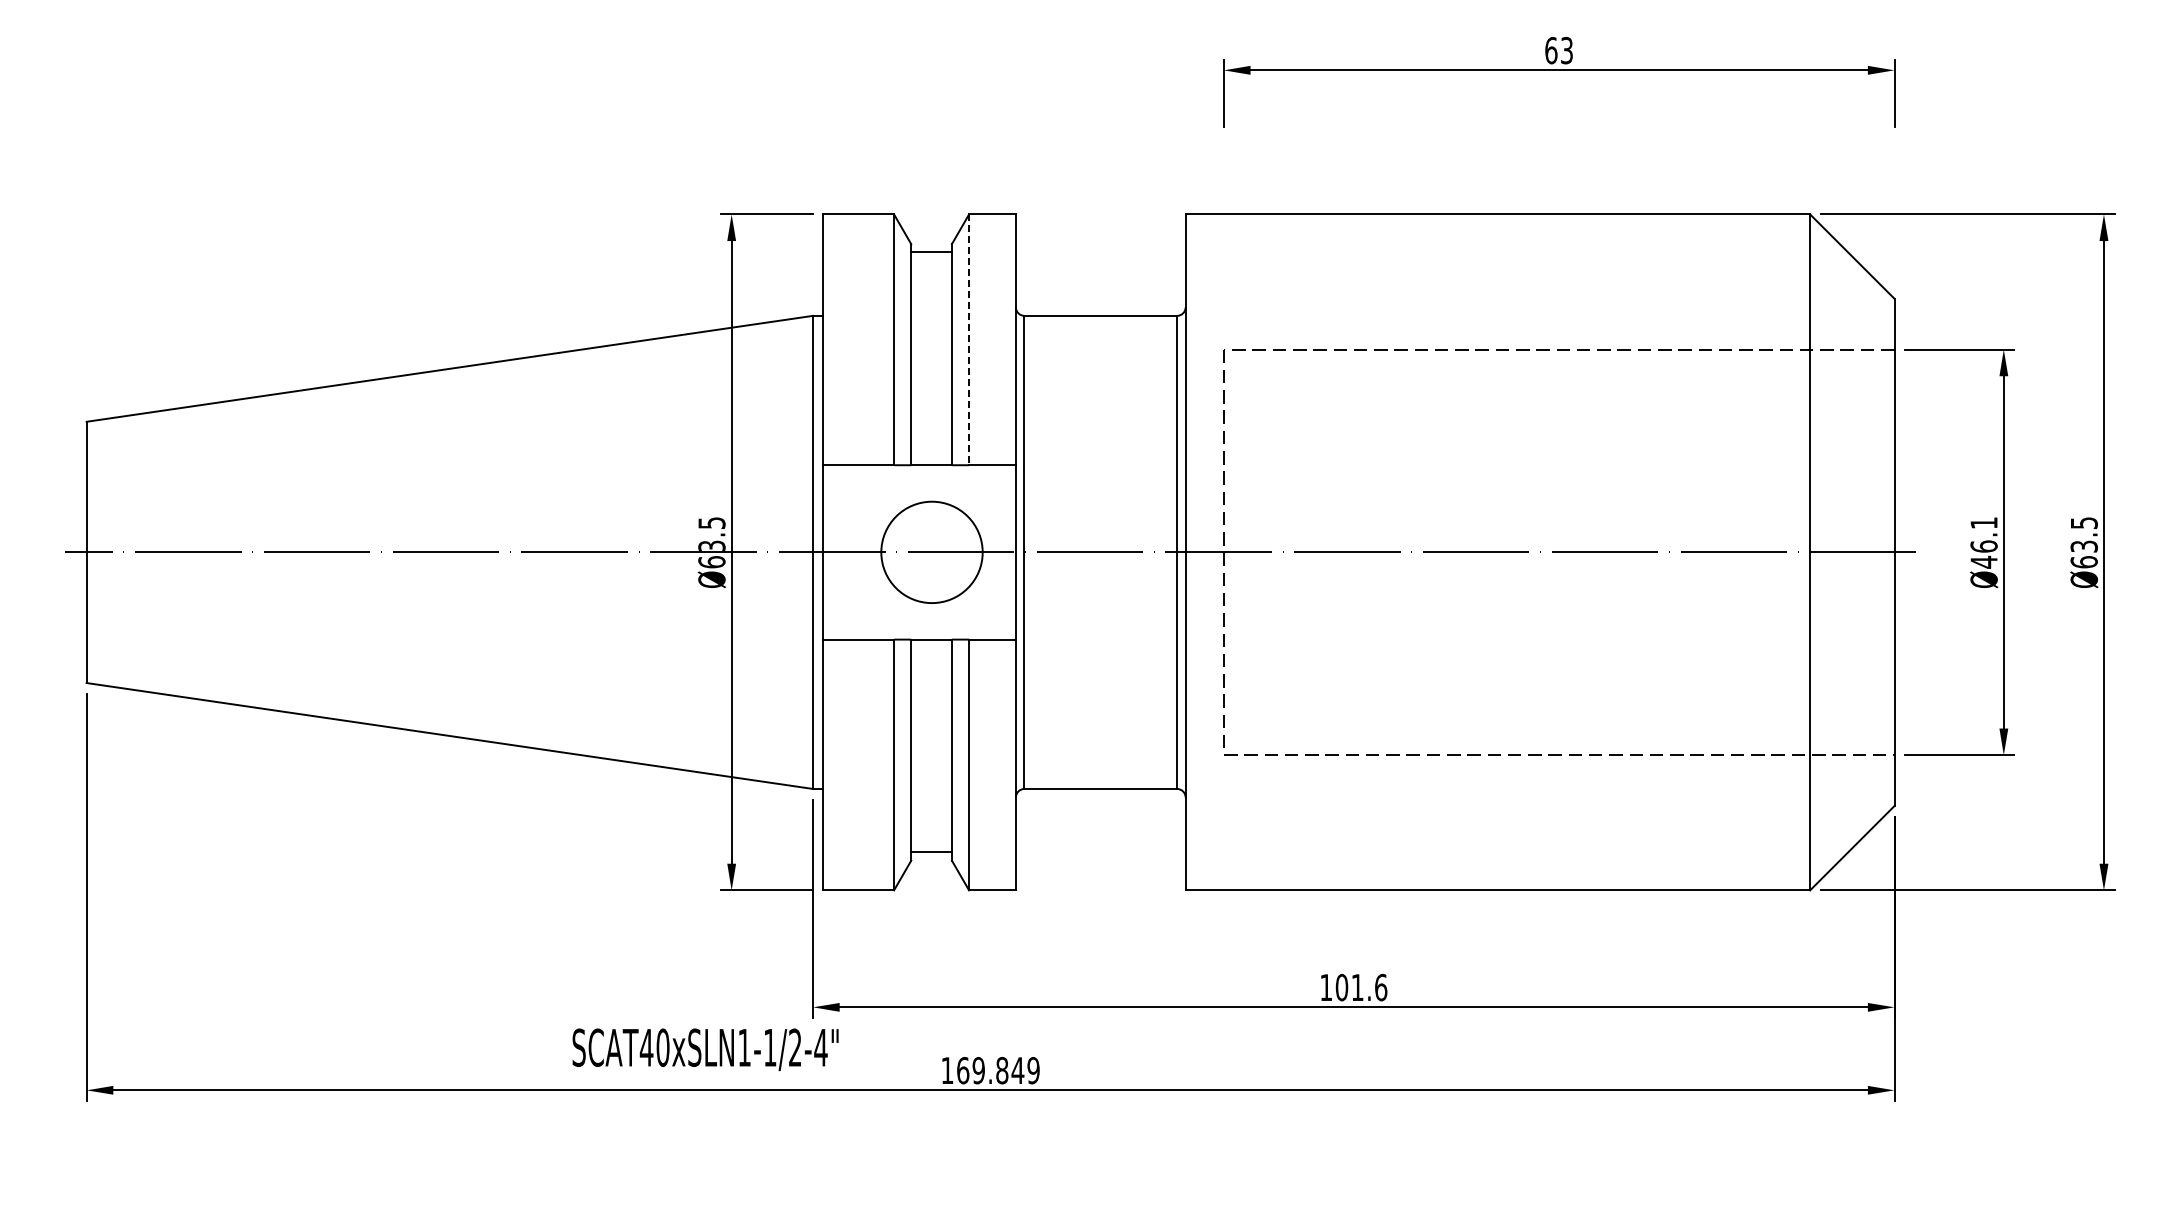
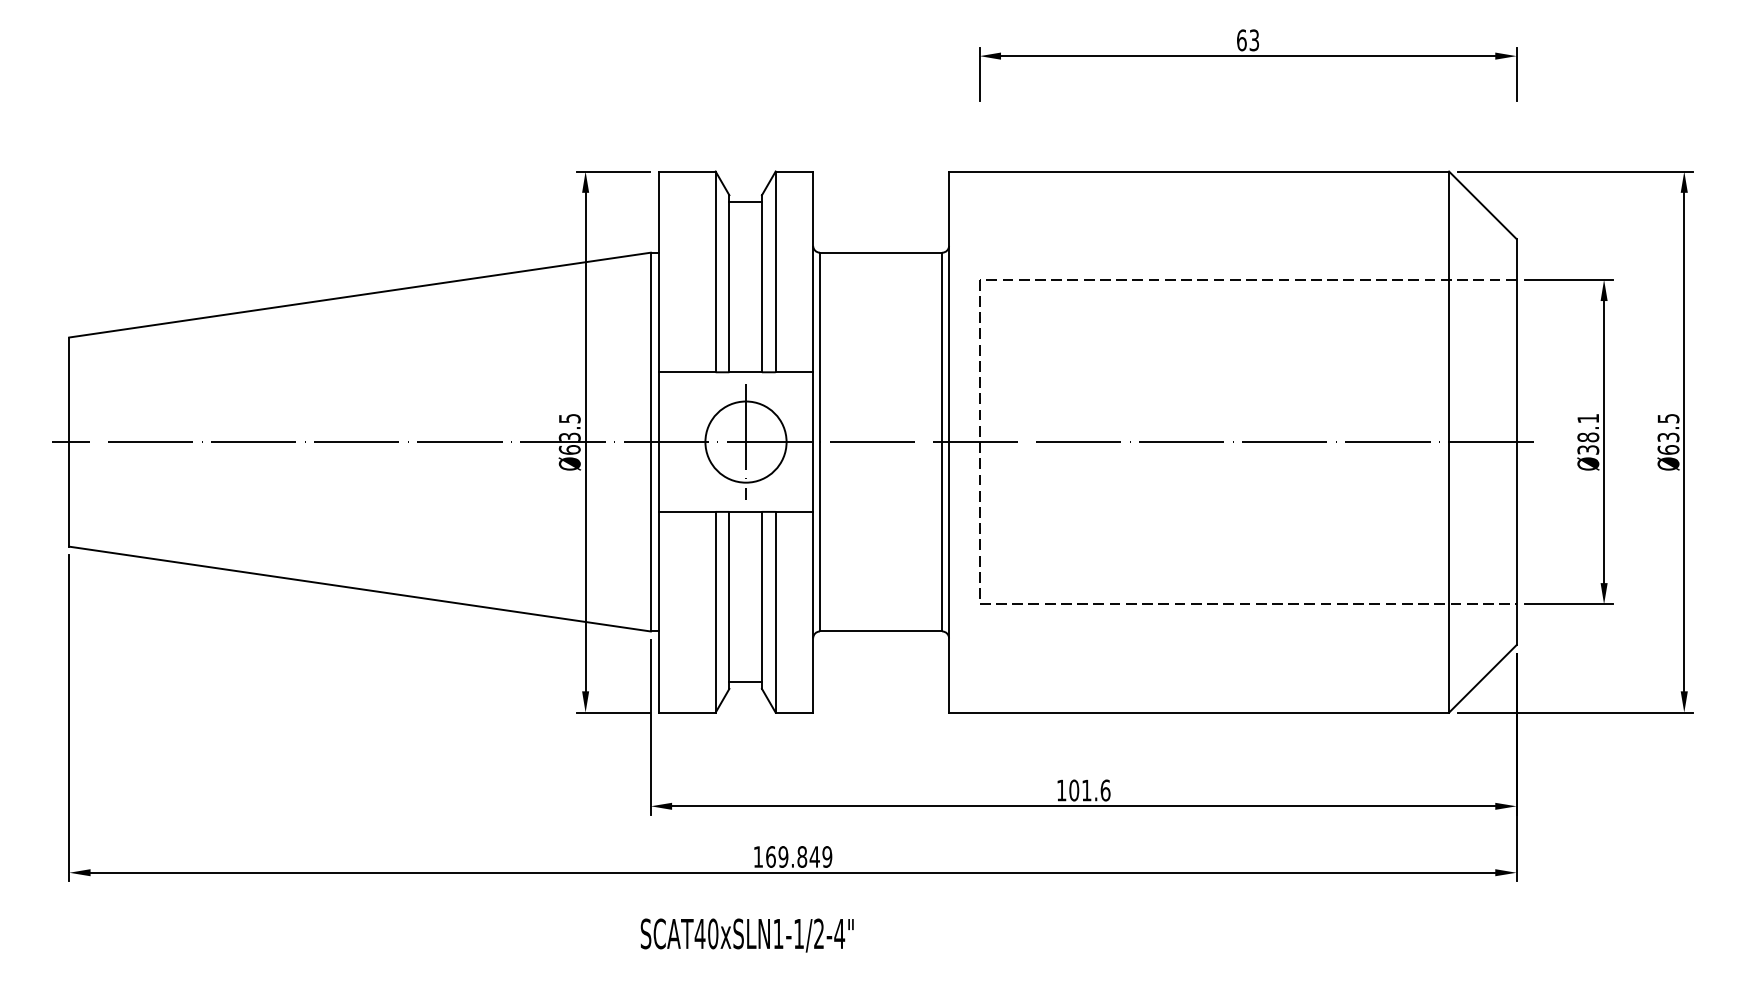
line: (969, 340) -> (776, 272), dashed -> solid
line: (932, 552) -> (746, 442), added
text: (1983, 554) -> (1587, 443), Ø46.1 -> Ø38.1
text: (705, 1049) -> (747, 935), moved

